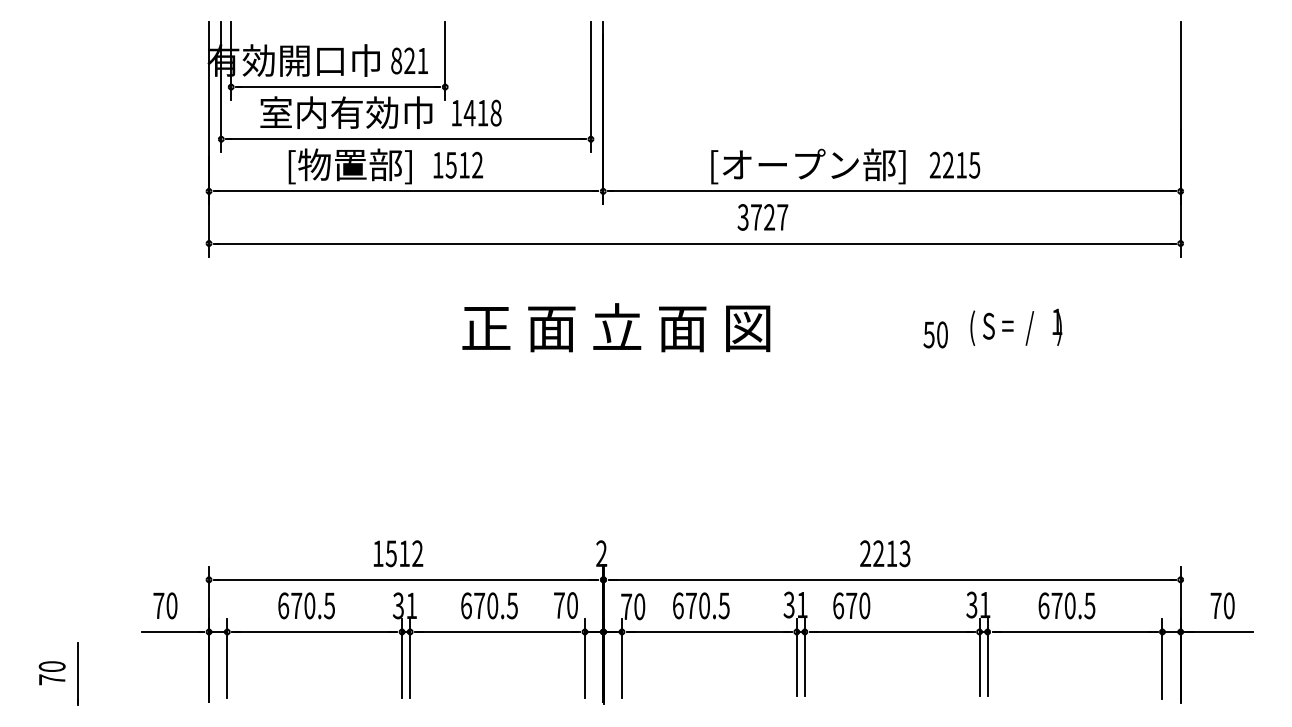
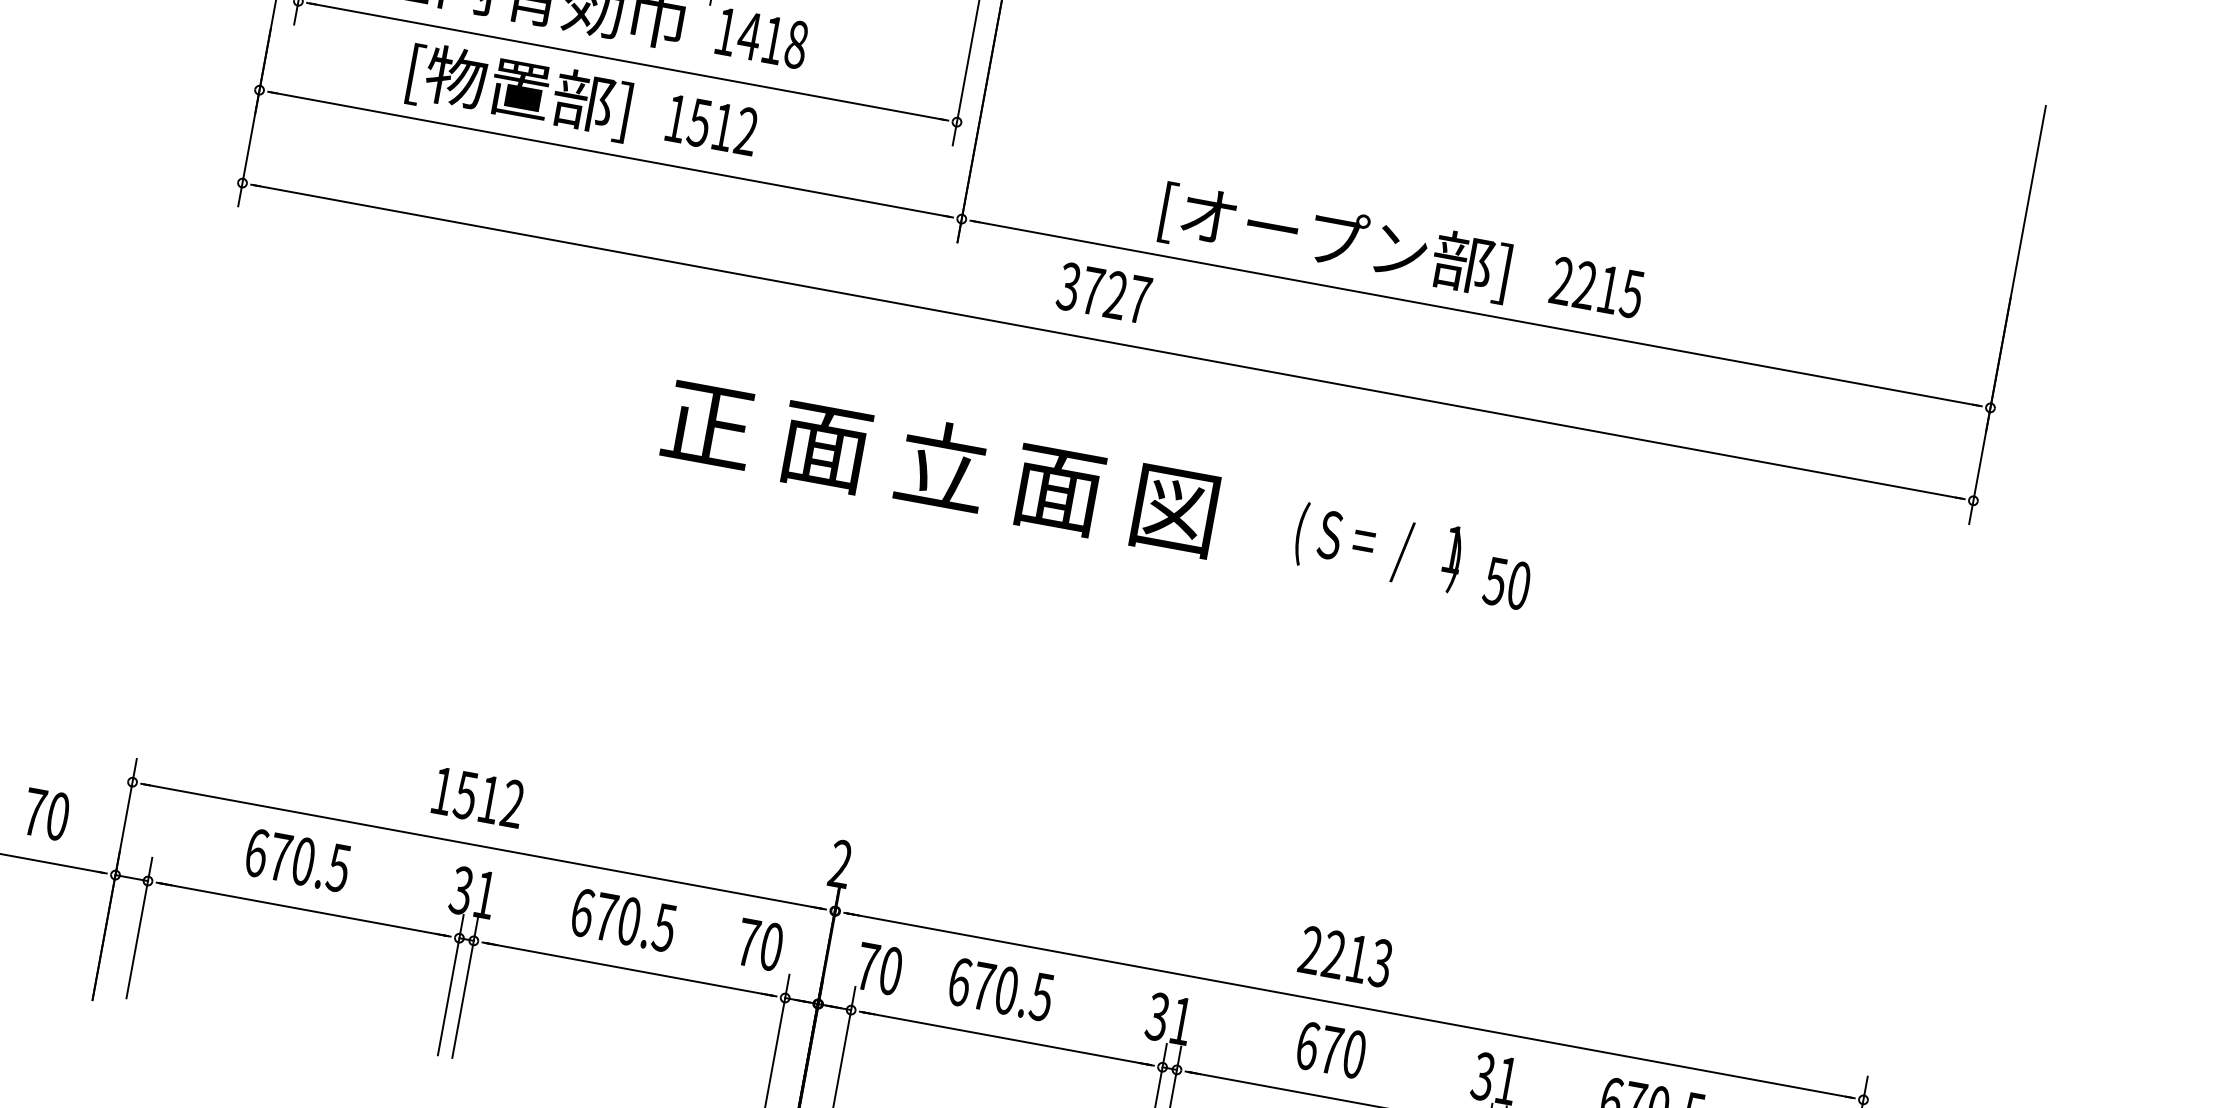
text: (762, 217) -> (1103, 293), moved
text: (1016, 326) -> (1379, 544), moved
text: (851, 605) -> (1331, 1049), moved

